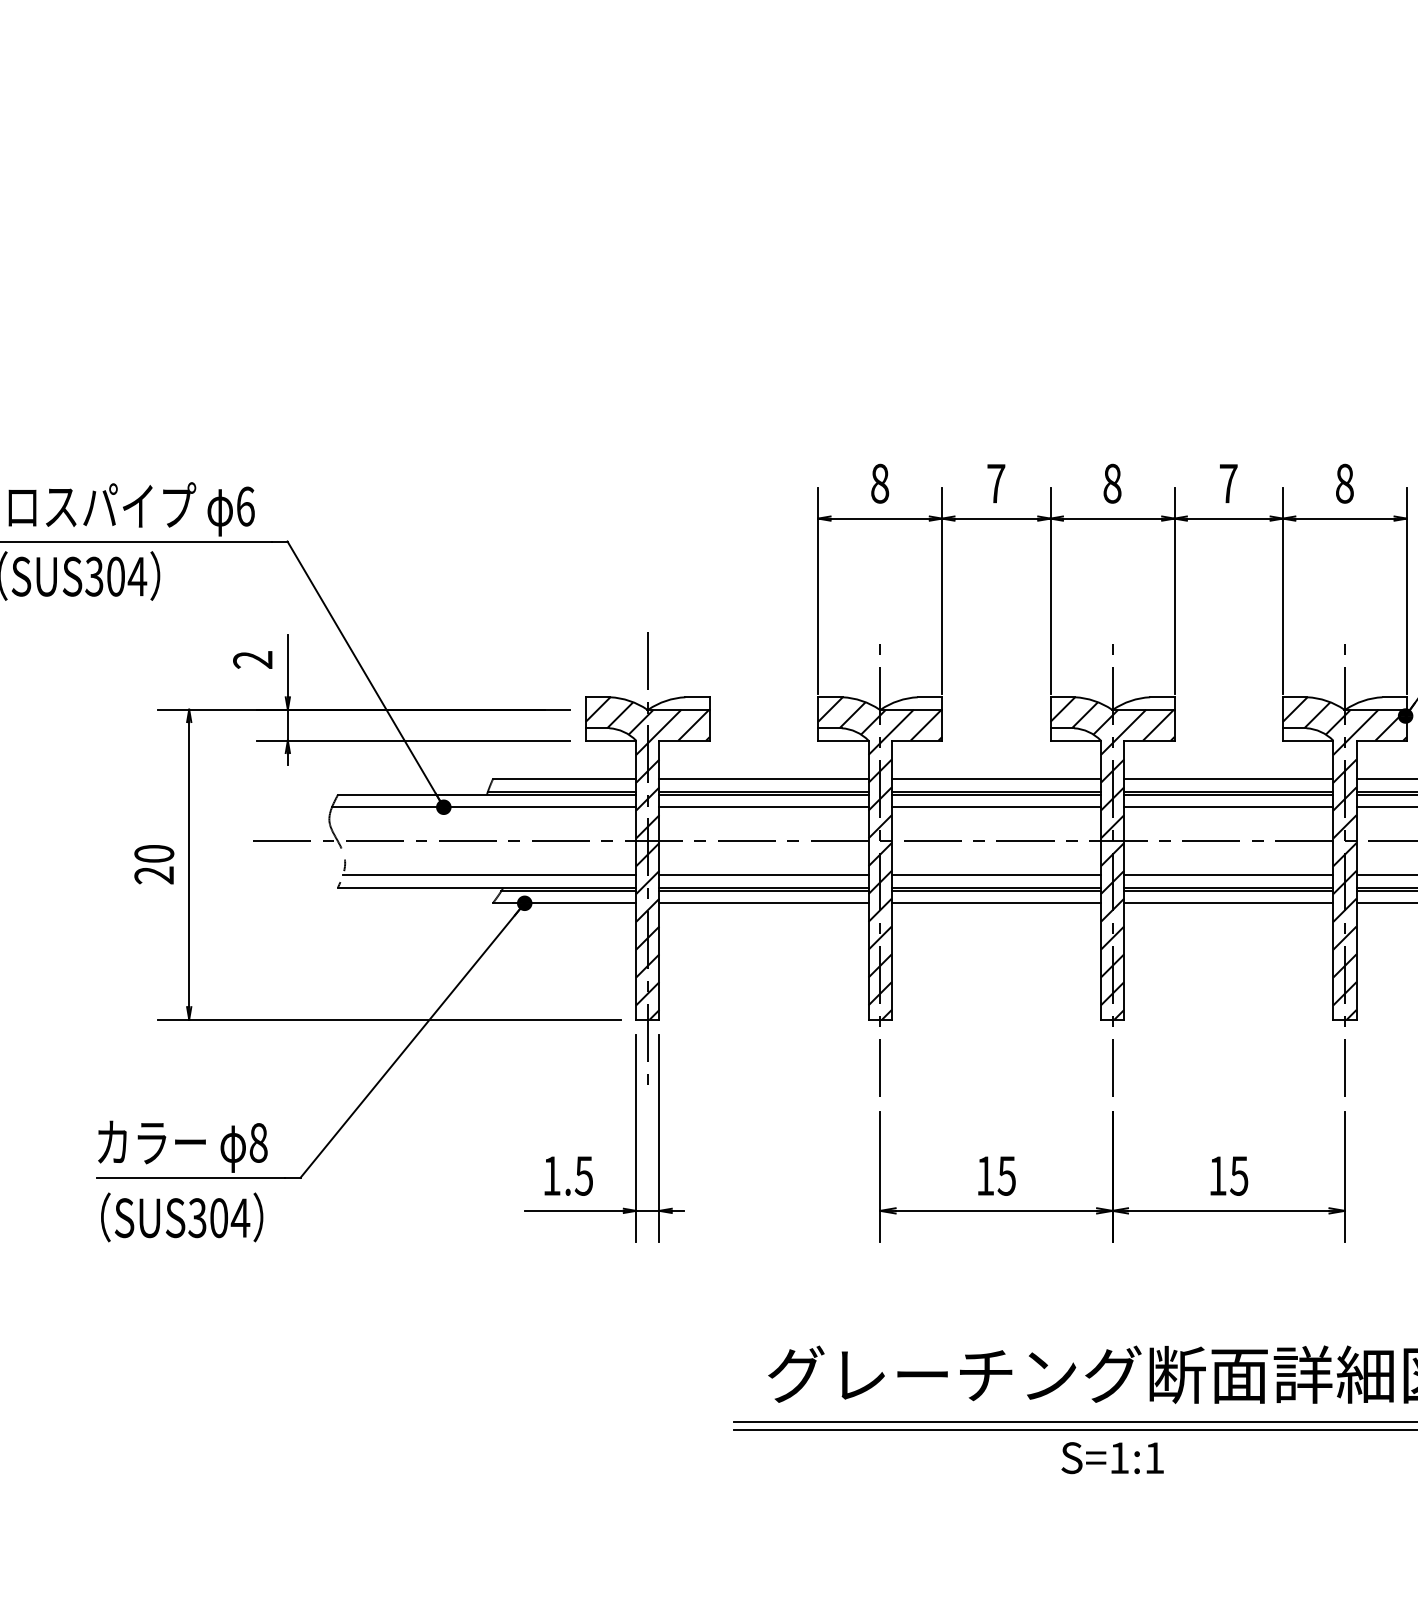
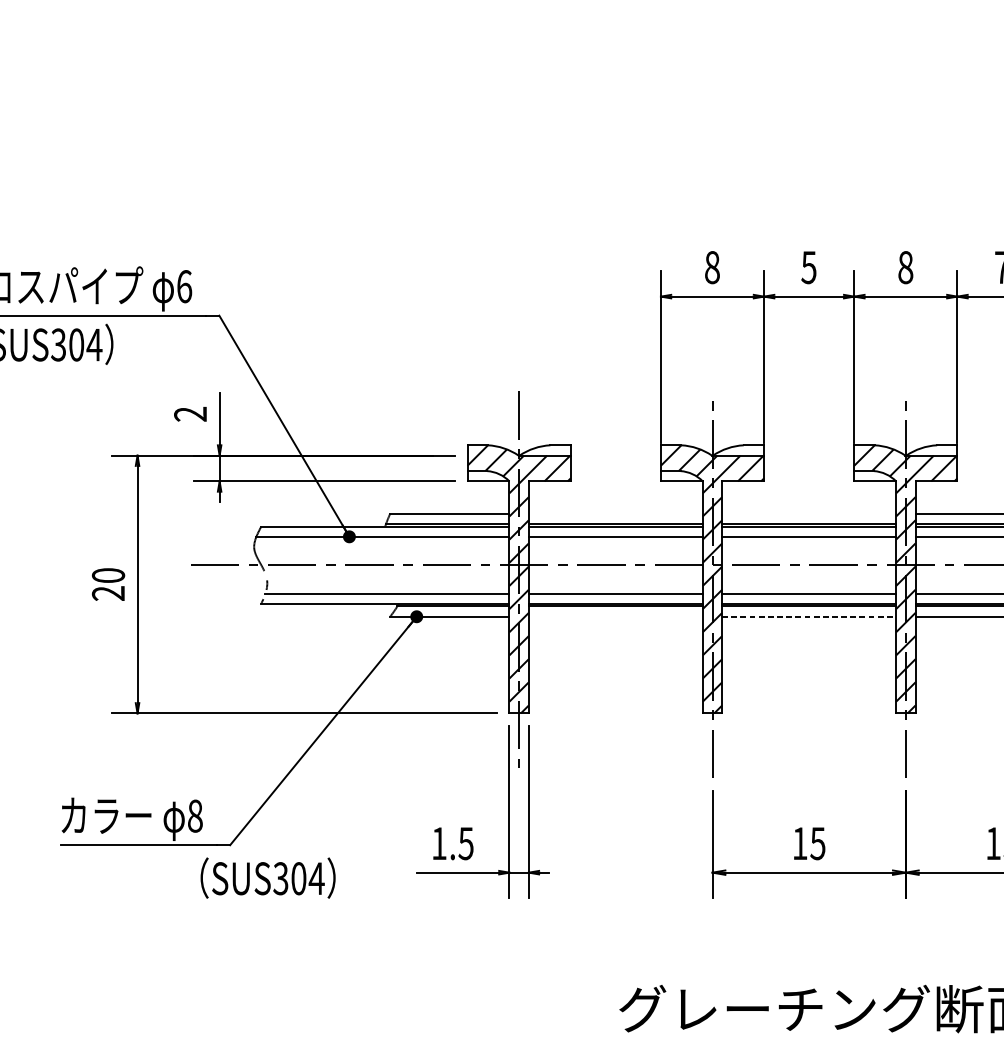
text: (995, 483) -> (808, 267), 7 -> 5
line: (763, 779) -> (615, 513), removed
line: (995, 779) -> (808, 513), removed
line: (763, 903) -> (615, 616), removed
line: (996, 903) -> (809, 616), solid -> dashed
text: (182, 1217) -> (268, 878), moved

